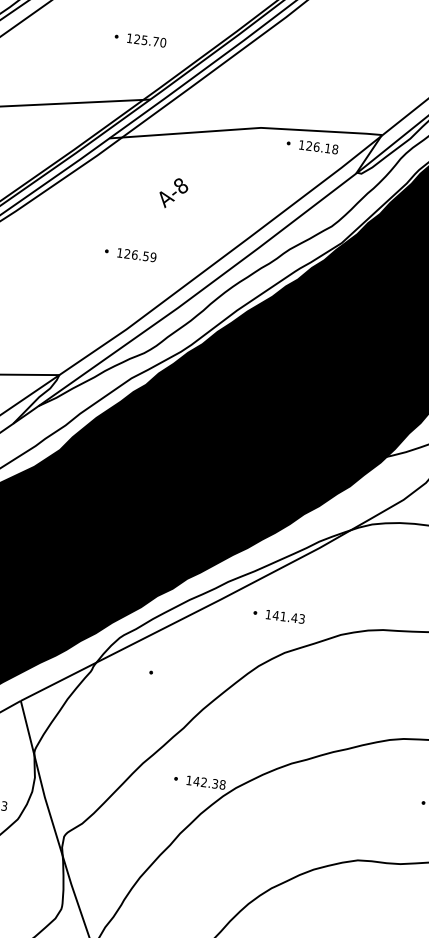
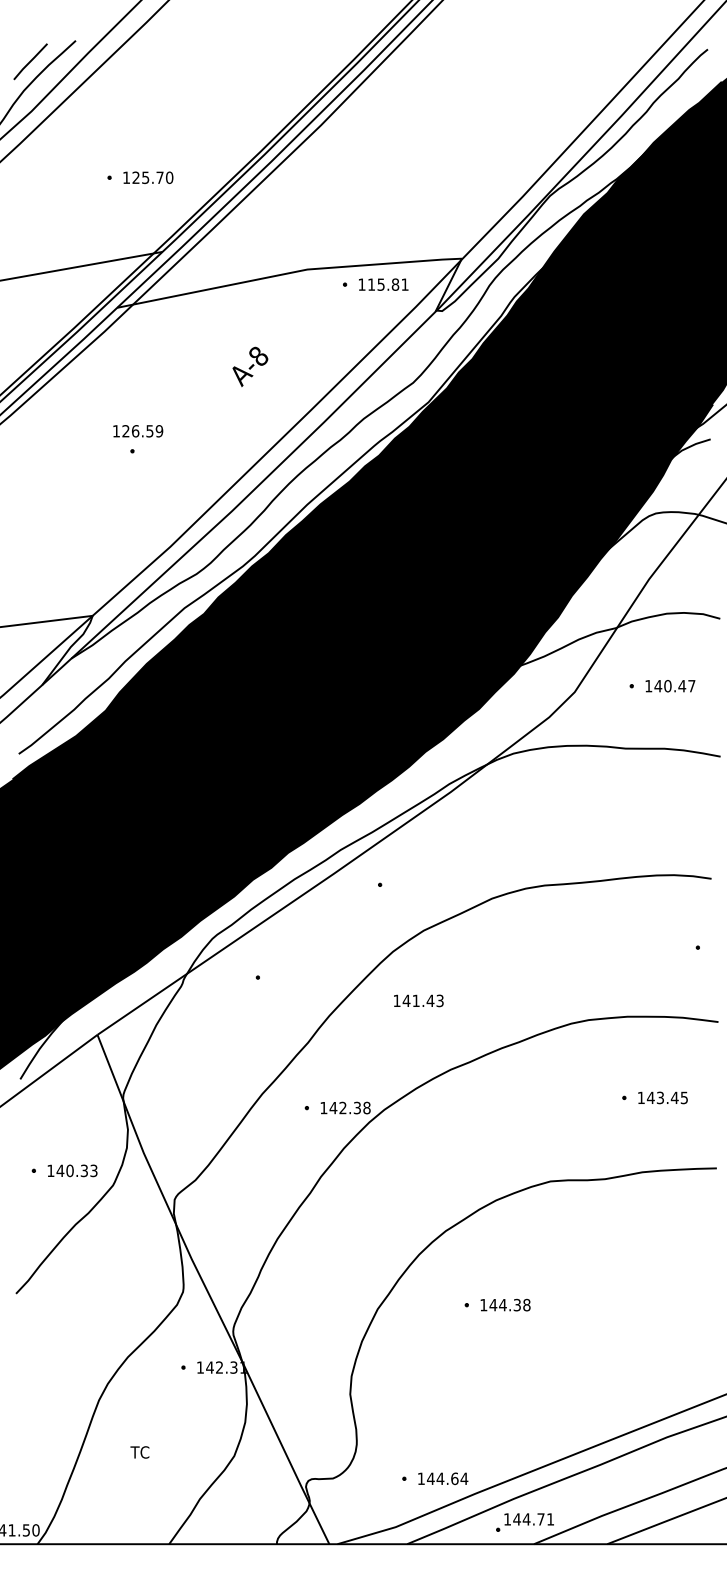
text: (322, 147) -> (388, 284), 126.18 -> 115.81
text: (173, 193) -> (250, 366), moved
text: (137, 255) -> (138, 431), moved
text: (285, 616) -> (418, 1000), moved

